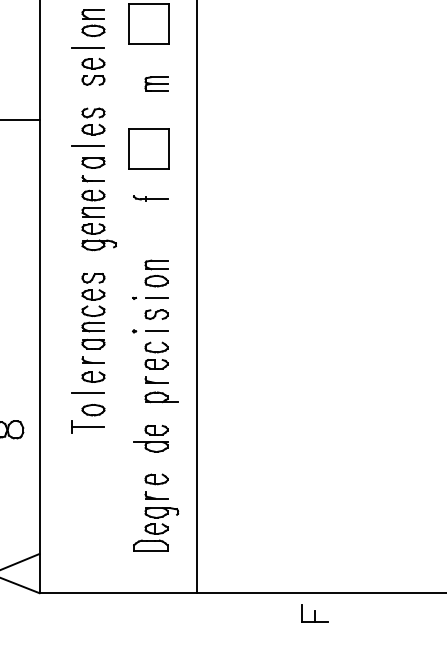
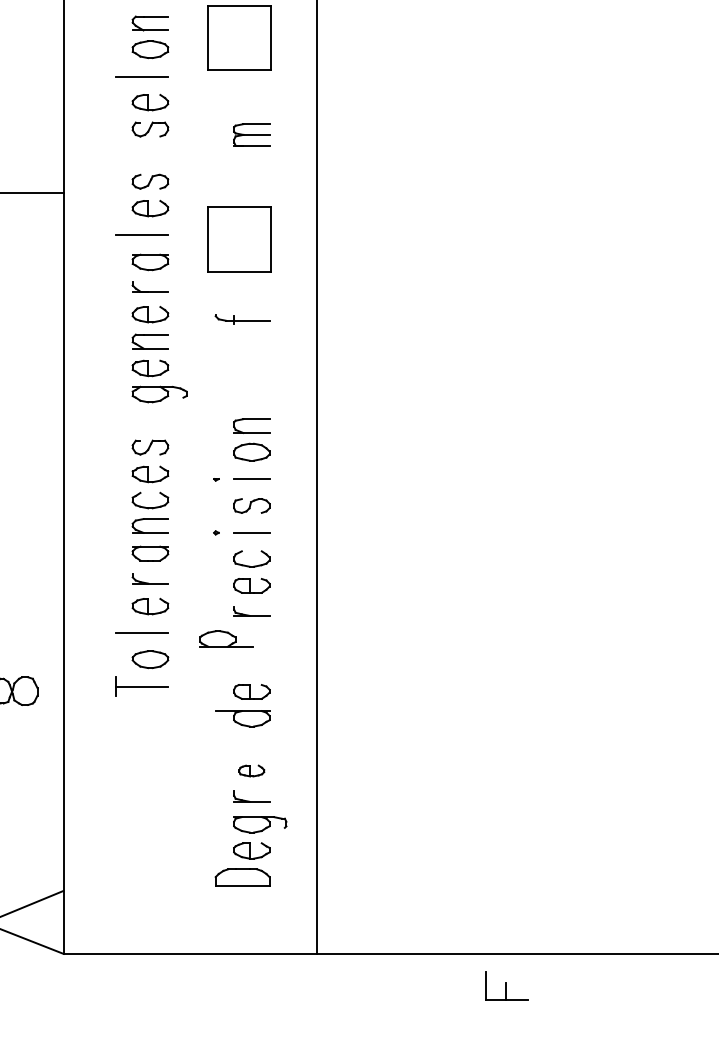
part: (161, 397) -> (226, 639), moved
part: (156, 479) -> (251, 771), size x0.7

